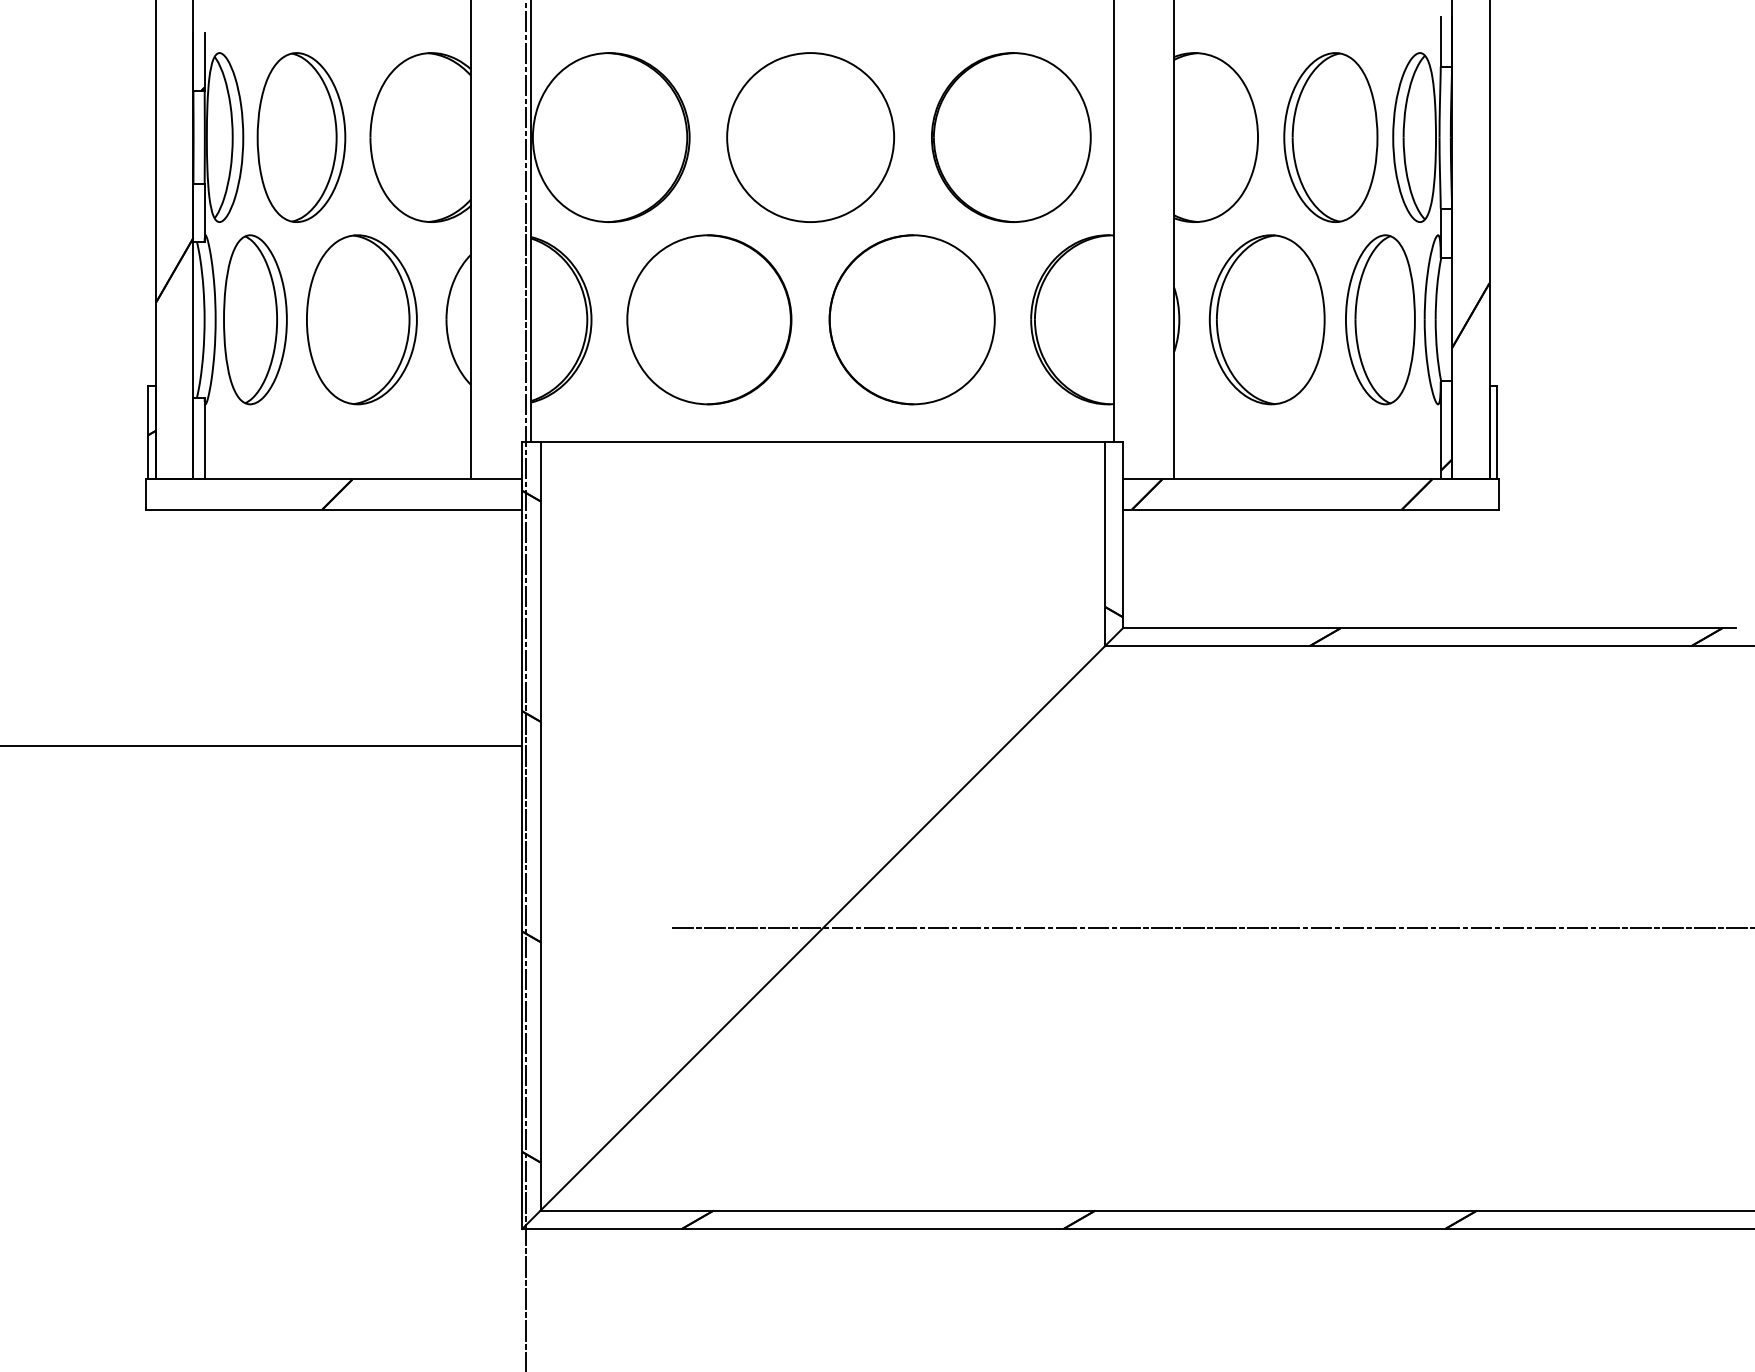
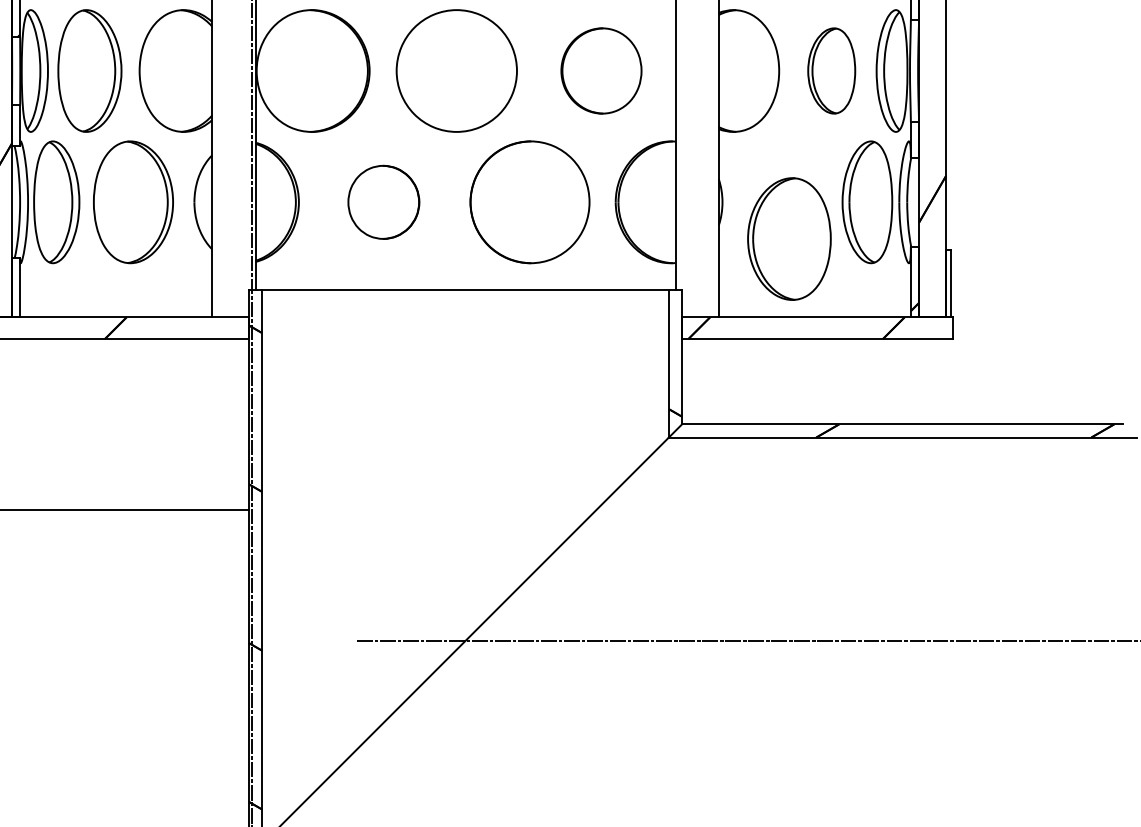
part: (1011, 137) -> (601, 70), size x0.7
part: (1330, 137) -> (831, 70), size x0.7
part: (709, 319) -> (383, 202), size x0.6
part: (1266, 319) -> (788, 238), moved

